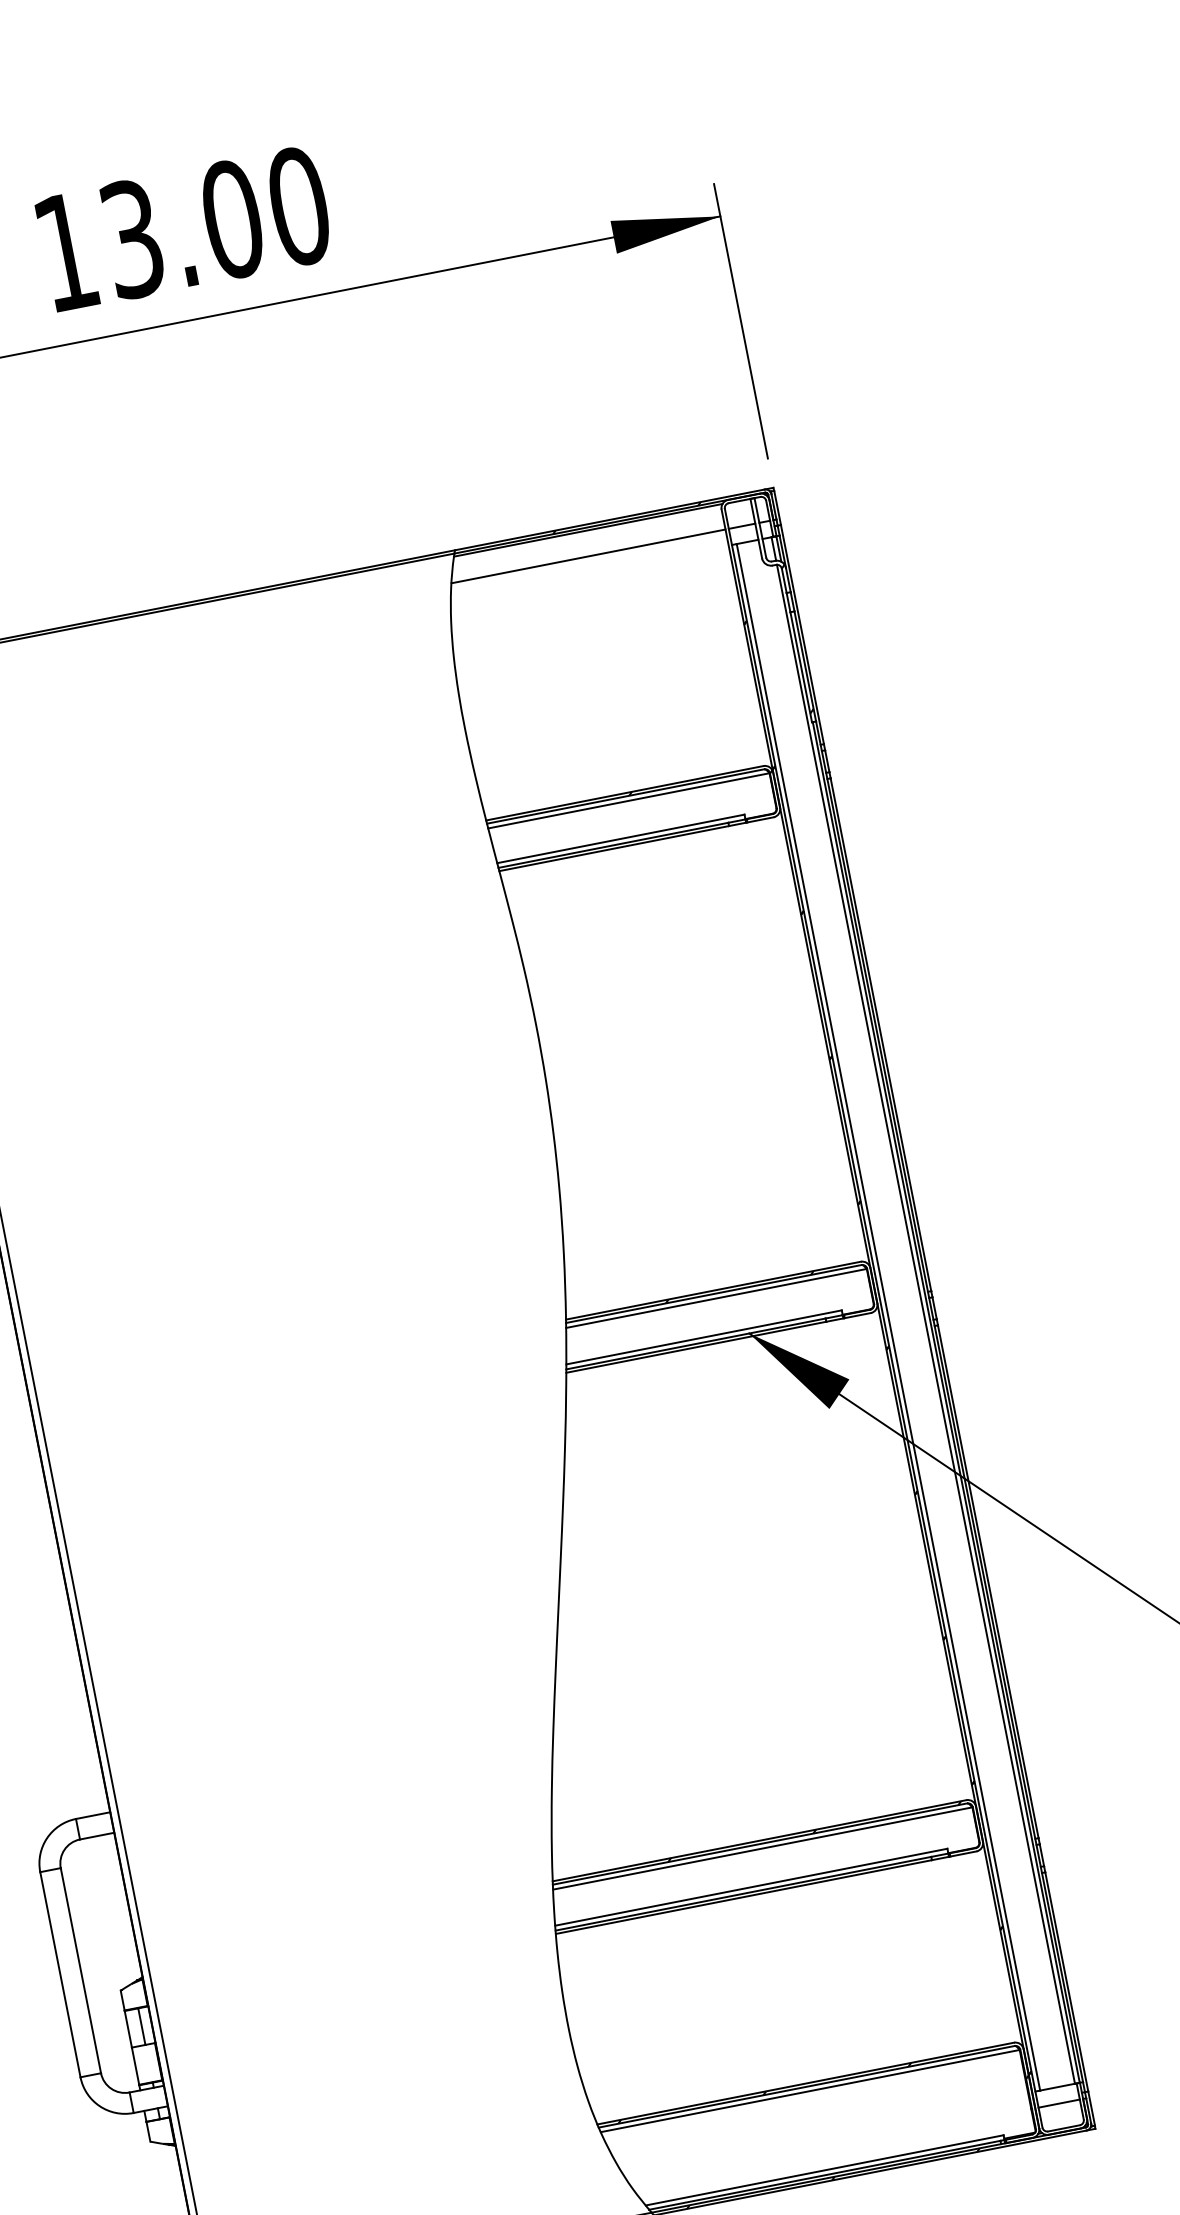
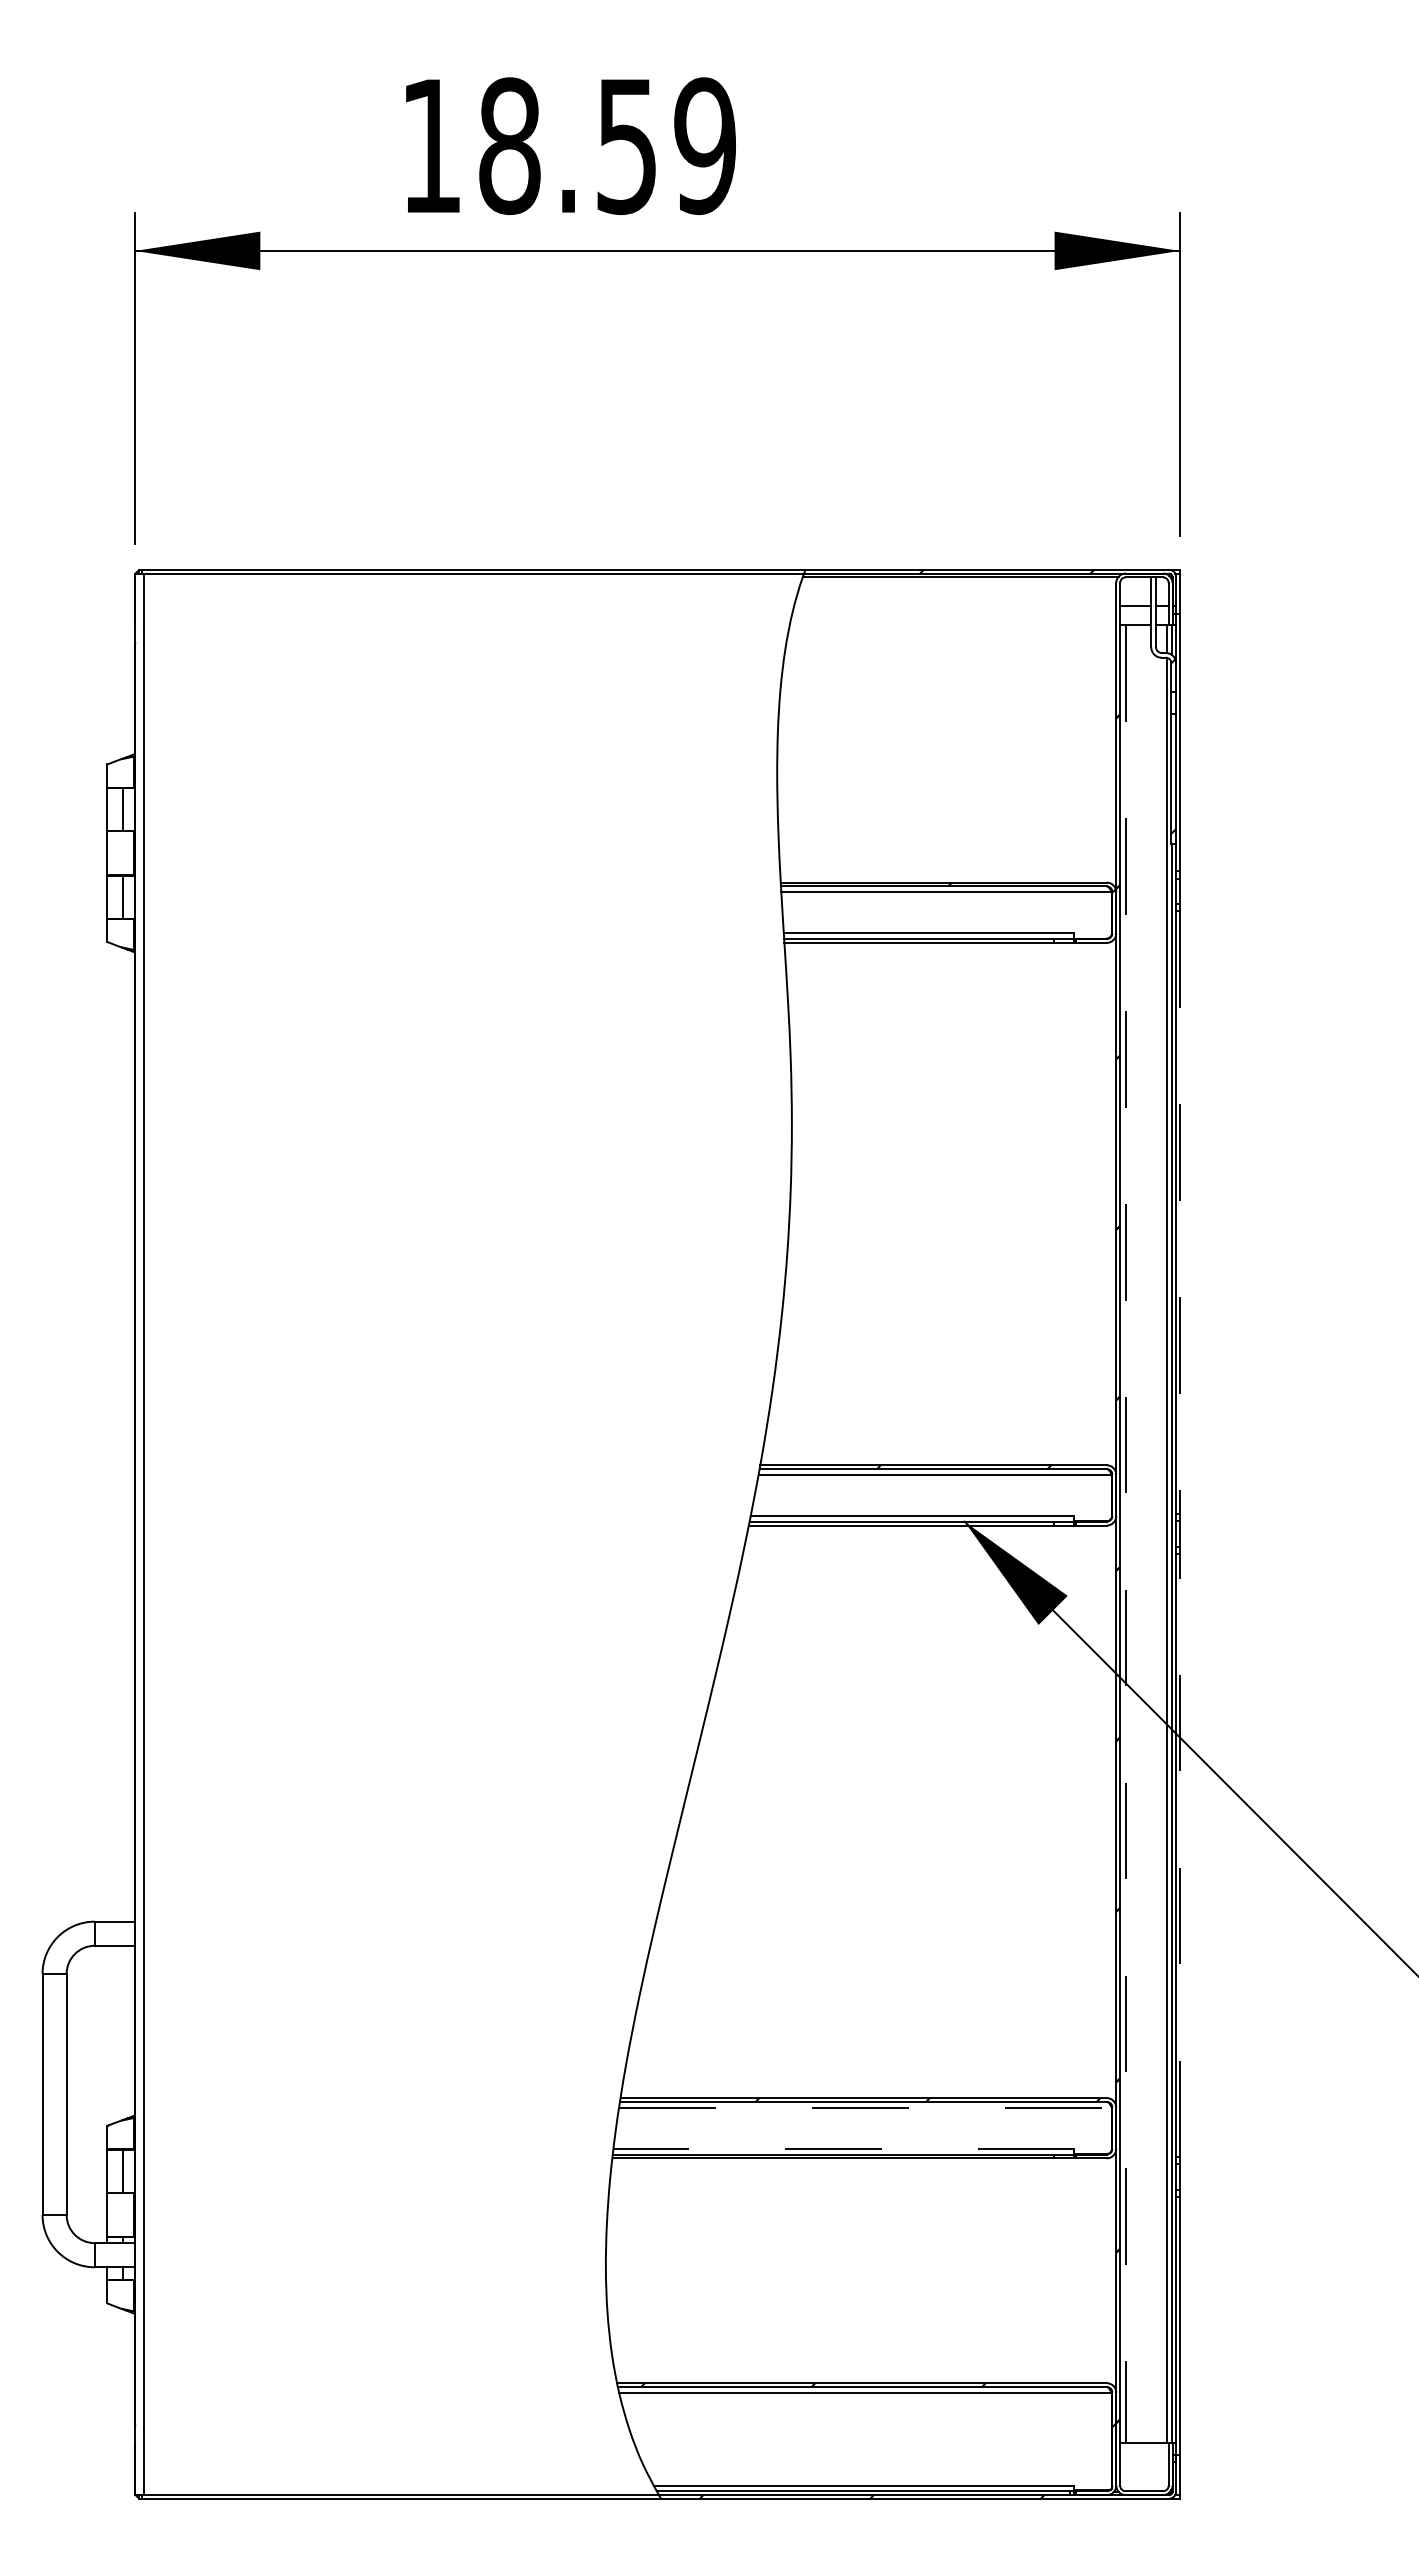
text: (215, 223) -> (607, 146), 13.00 -> 18.59
line: (588, 556) -> (955, 606), removed
line: (881, 1035) -> (1180, 1213), solid -> dashed
line: (888, 1317) -> (1125, 1534), solid -> dashed
line: (988, 1581) -> (1180, 1855), solid -> dashed
line: (763, 1848) -> (866, 2107), solid -> dashed
line: (750, 1886) -> (843, 2148), solid -> dashed
line: (1059, 2103) -> (1144, 2462), removed

